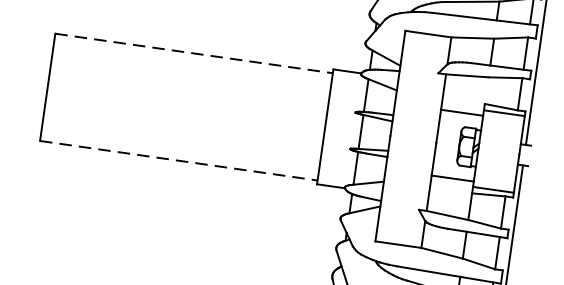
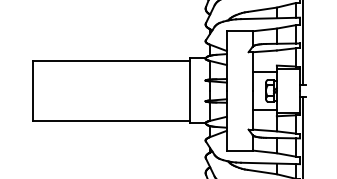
line: (194, 53) -> (111, 60), dashed -> solid
line: (179, 161) -> (111, 121), dashed -> solid

